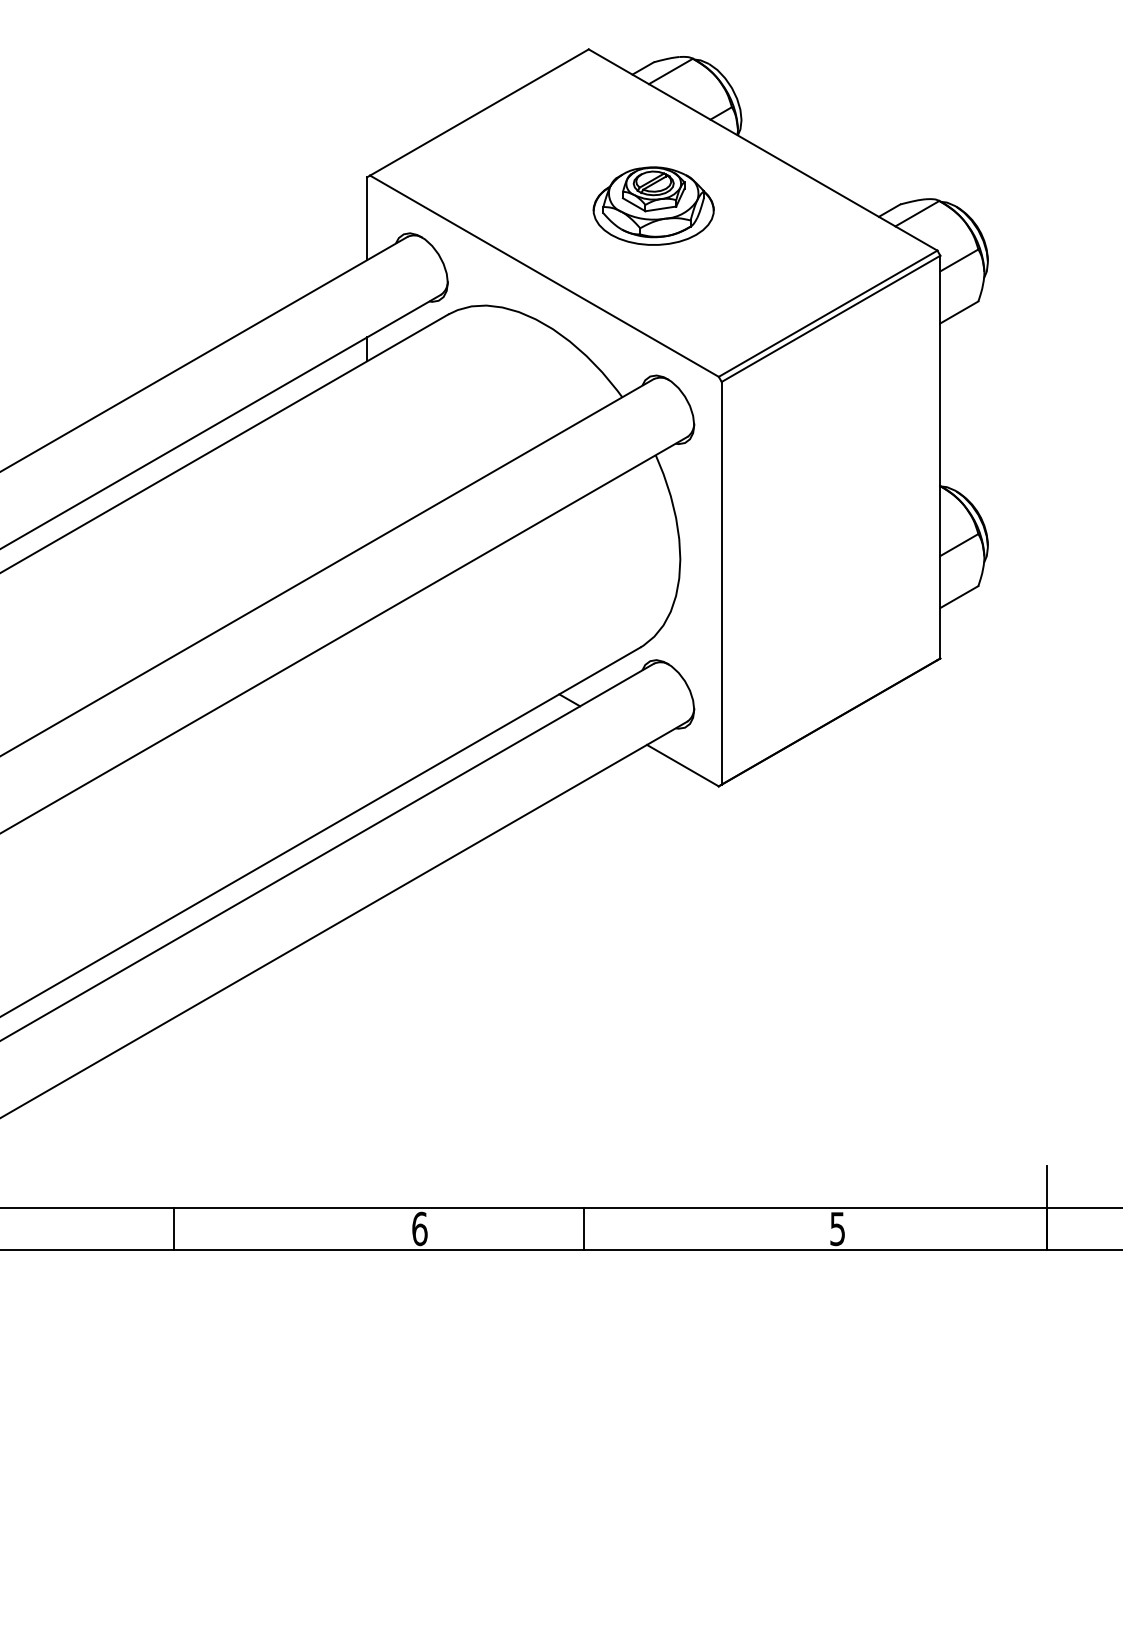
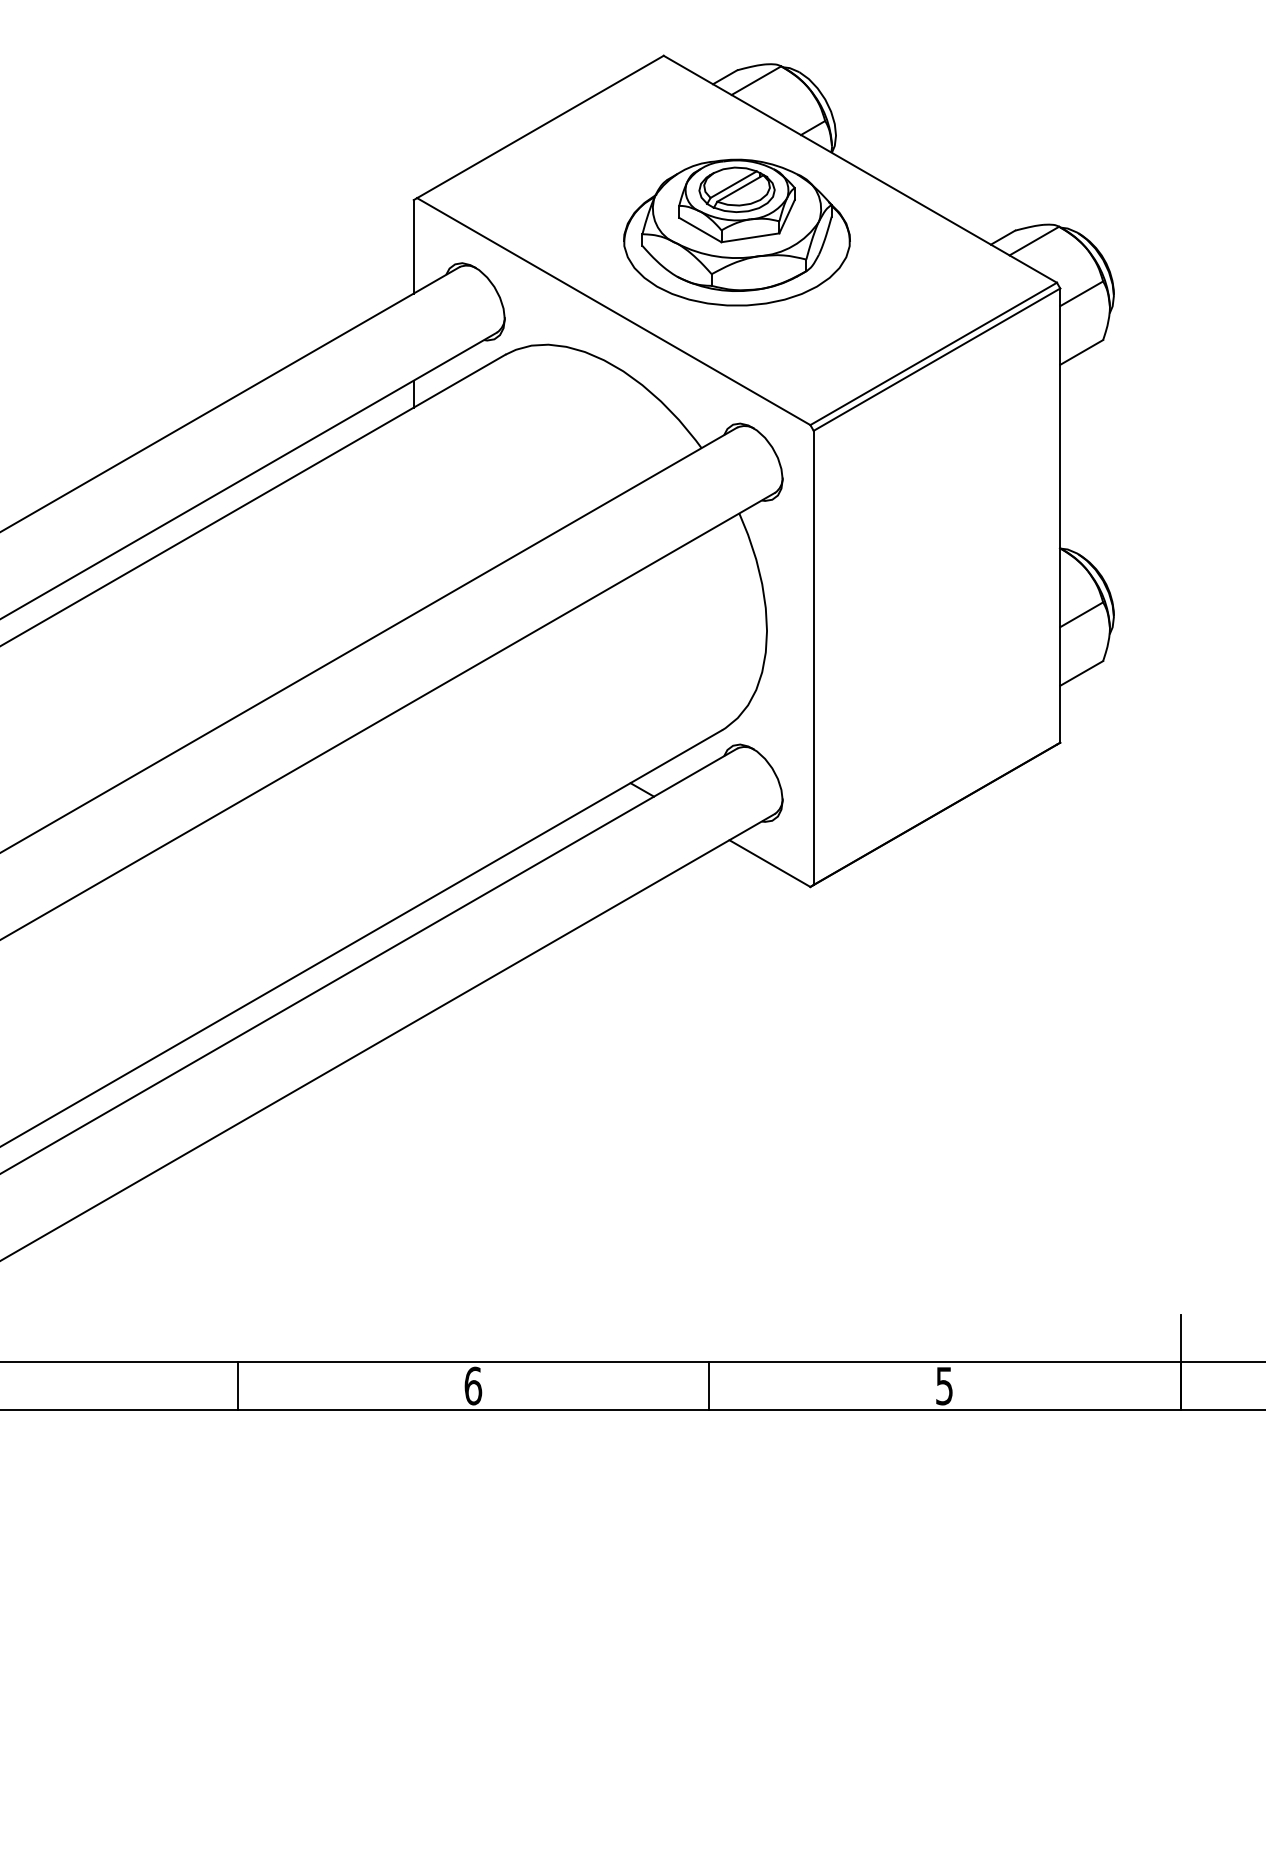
part: (653, 206) -> (736, 232), size x1.67
line: (174, 1228) -> (238, 1385), moved
line: (584, 1228) -> (709, 1385), moved

